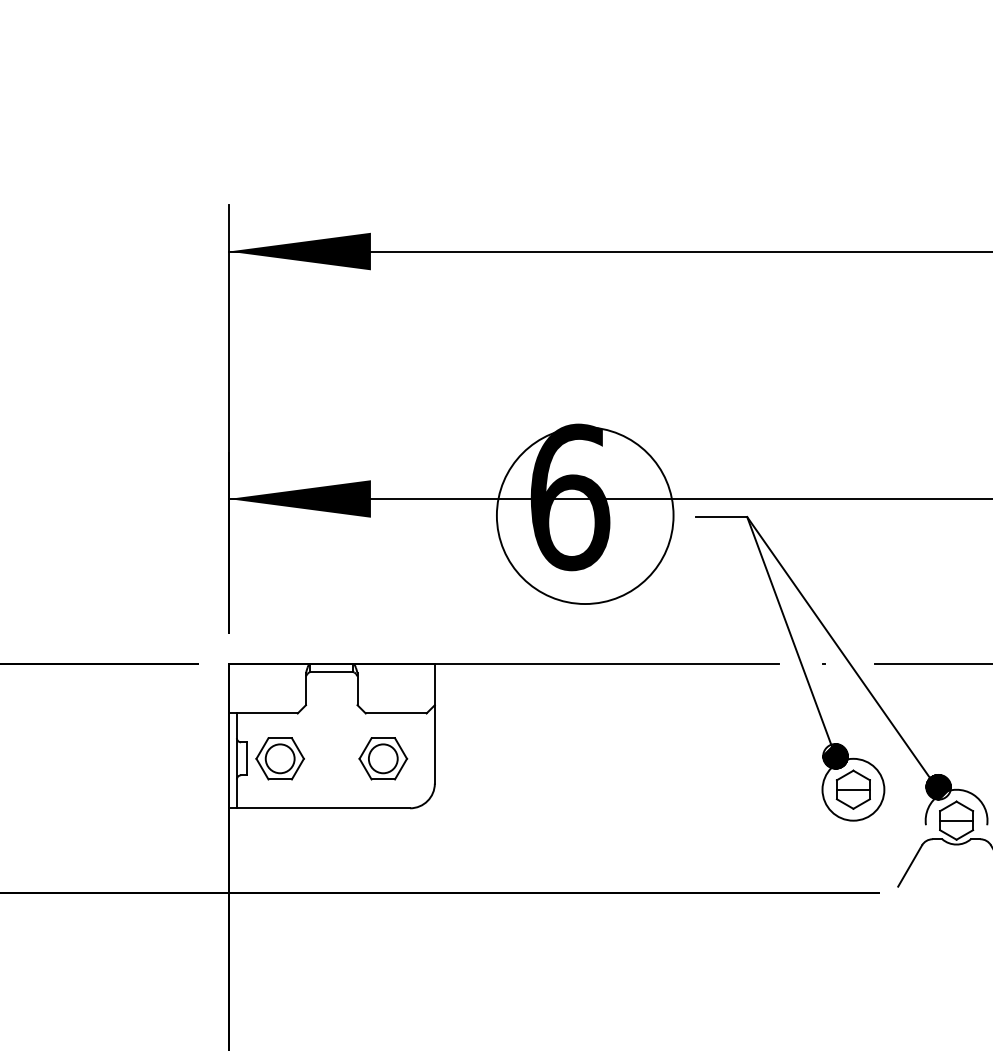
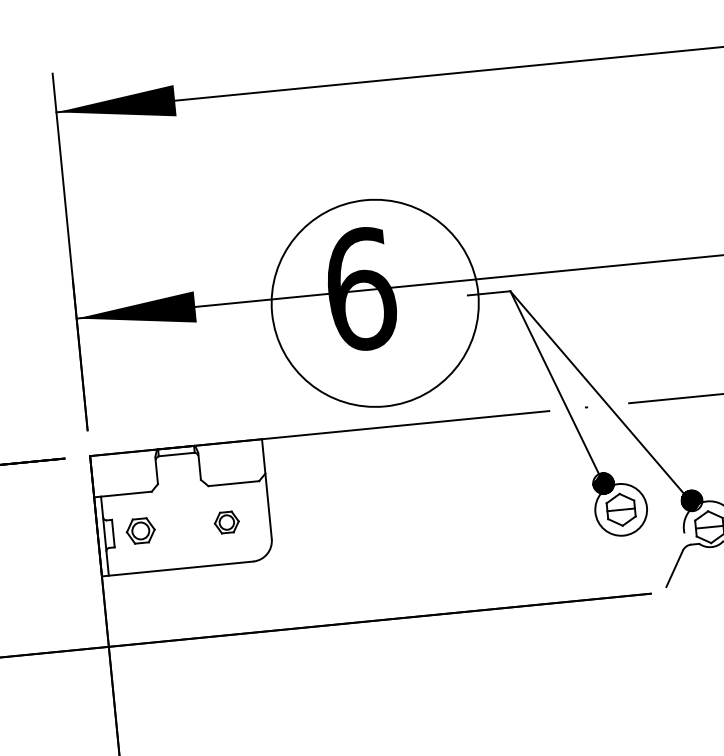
circle: (584, 515) -> (374, 303), size x1.4
part: (279, 758) -> (140, 530), size x0.7
part: (383, 758) -> (226, 522), size x0.6

